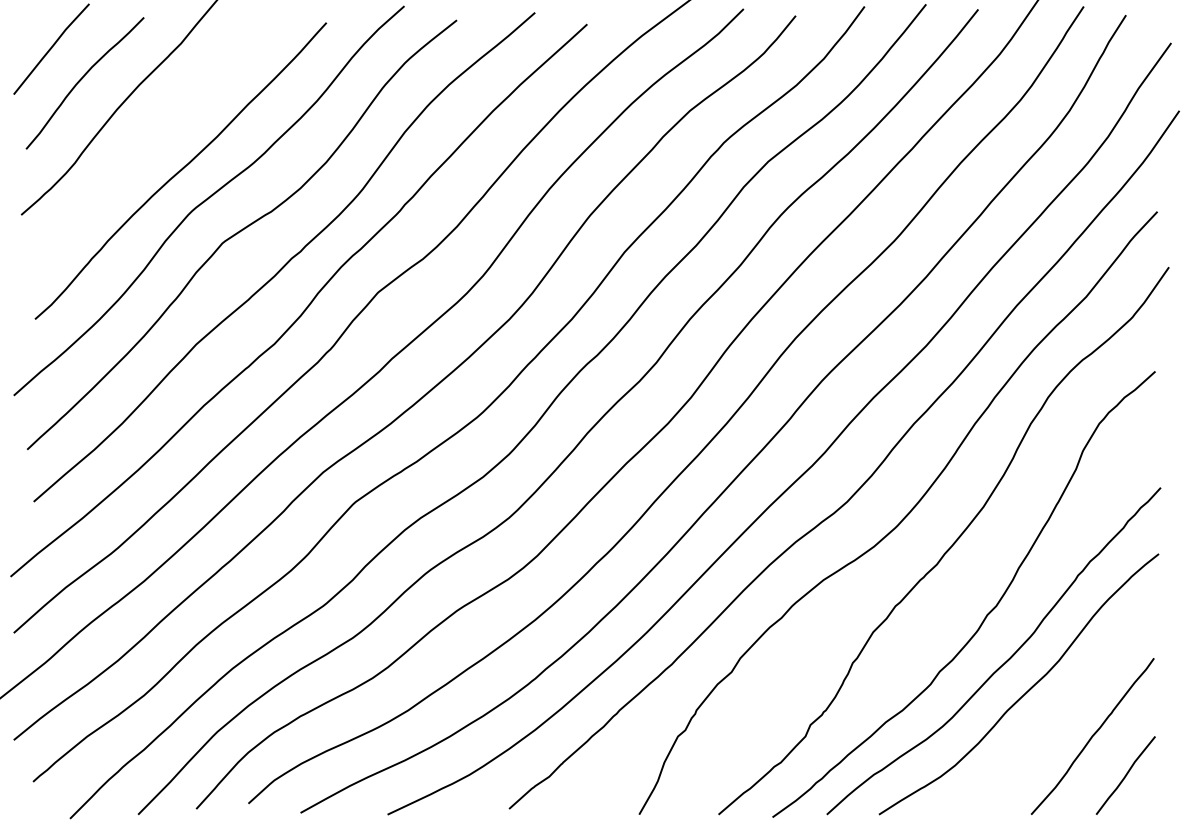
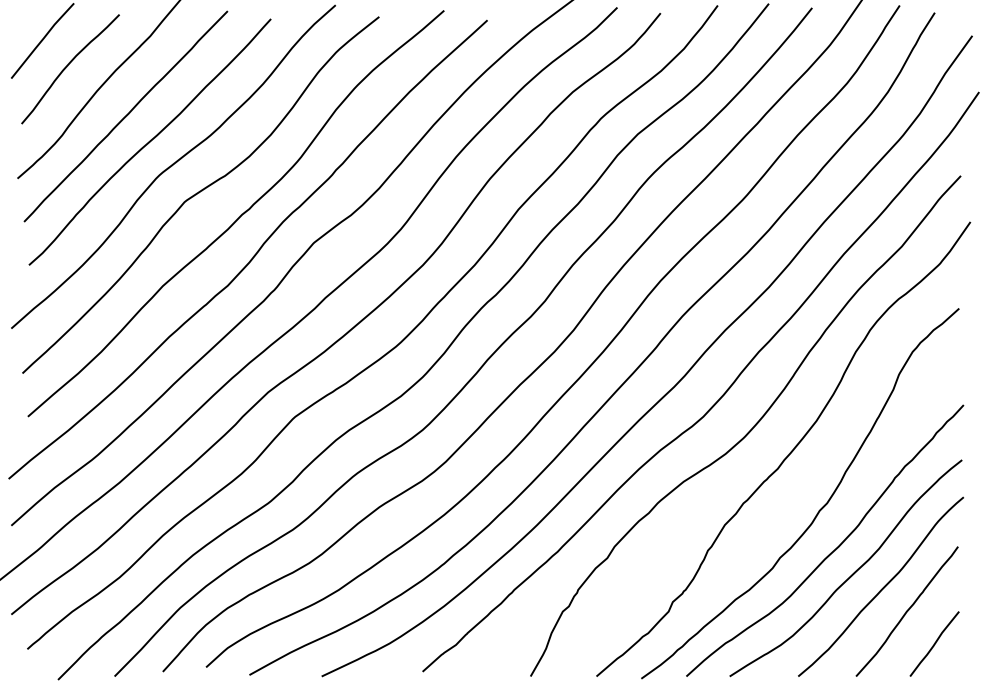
line: (151, 139) -> (125, 115), added
curve: (1063, 707) -> (882, 587), added

